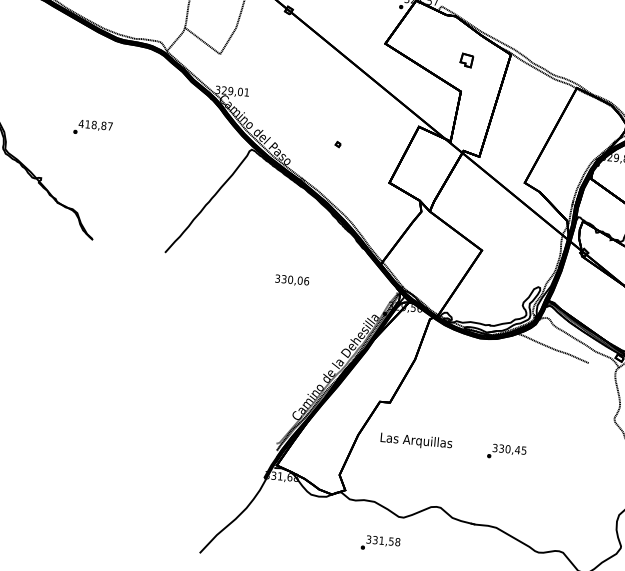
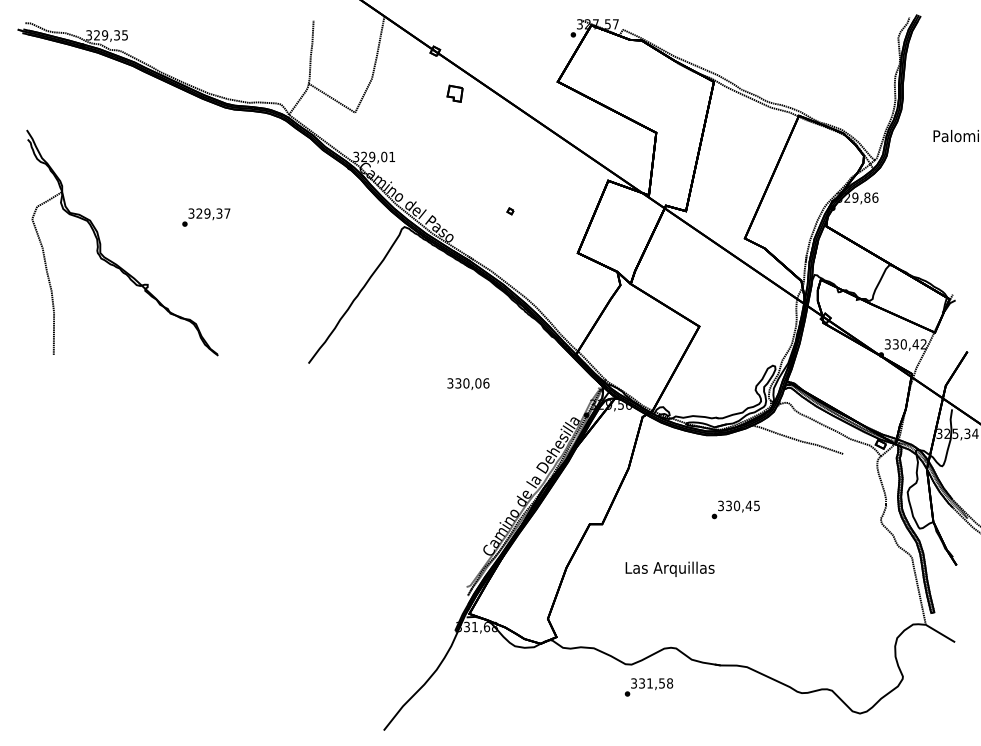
part: (466, 60) -> (454, 93), moved
text: (92, 124) -> (205, 213), 418,87 -> 329,37
text: (416, 440) -> (669, 568), moved
text: (506, 452) -> (735, 509), moved
text: (380, 543) -> (648, 687), moved

